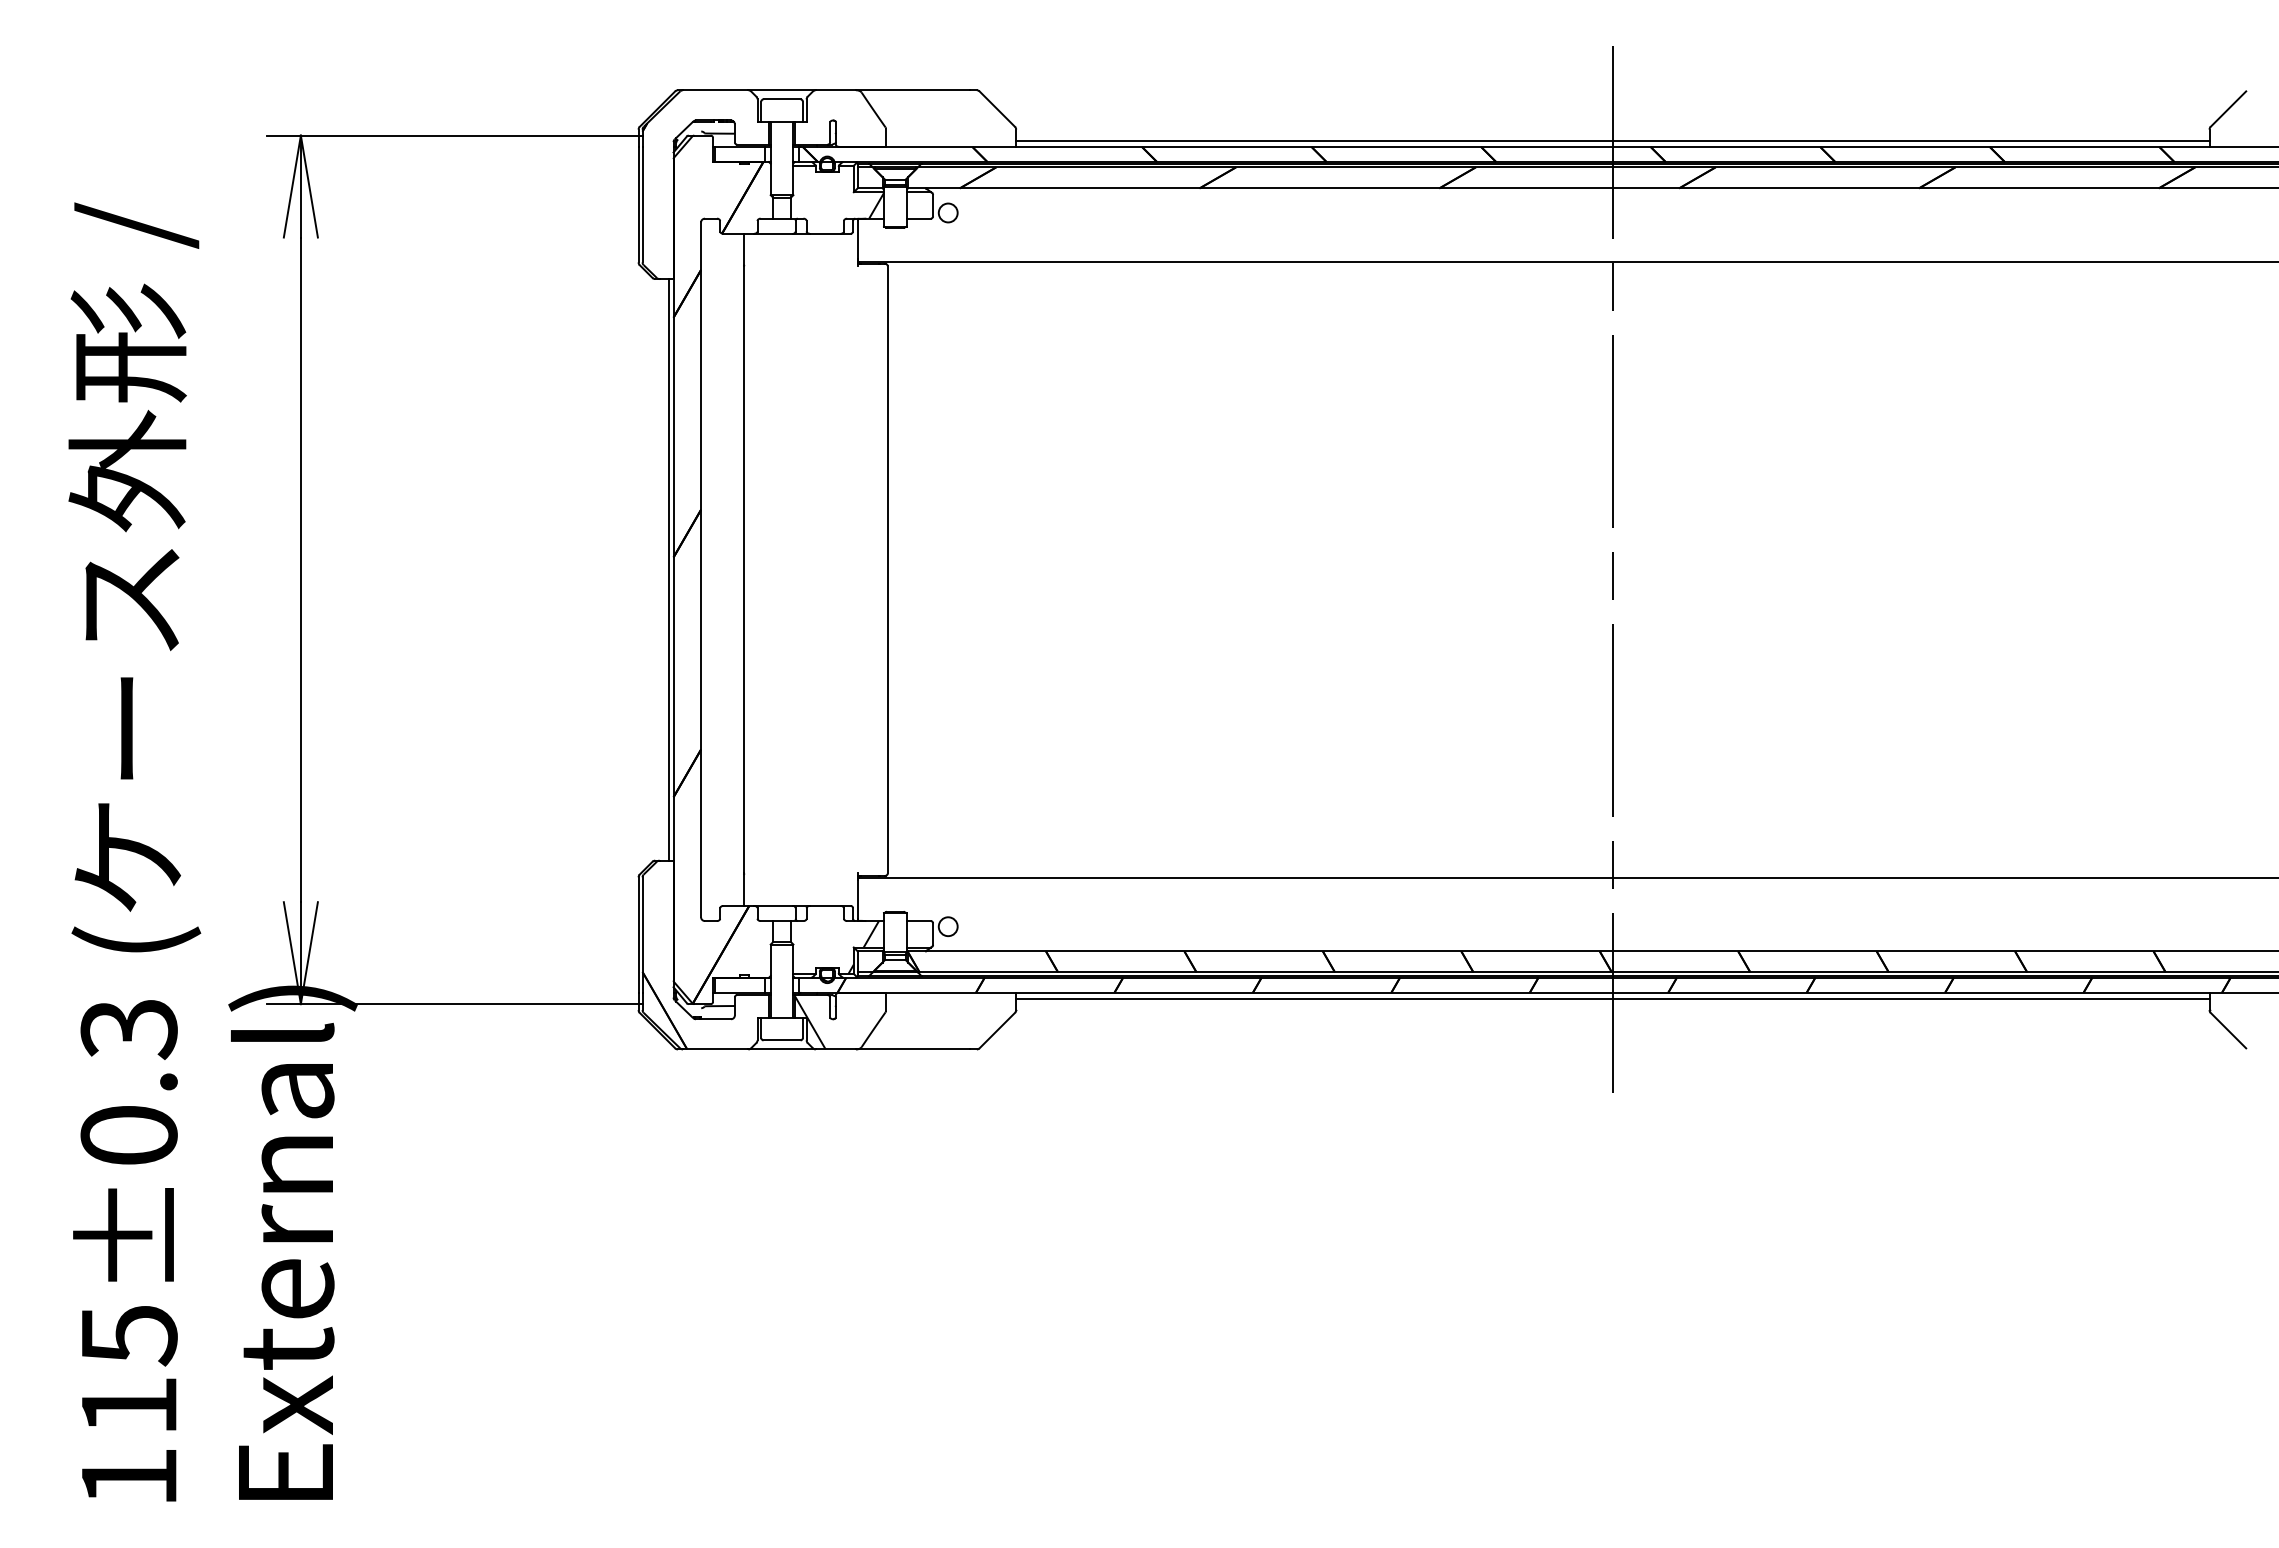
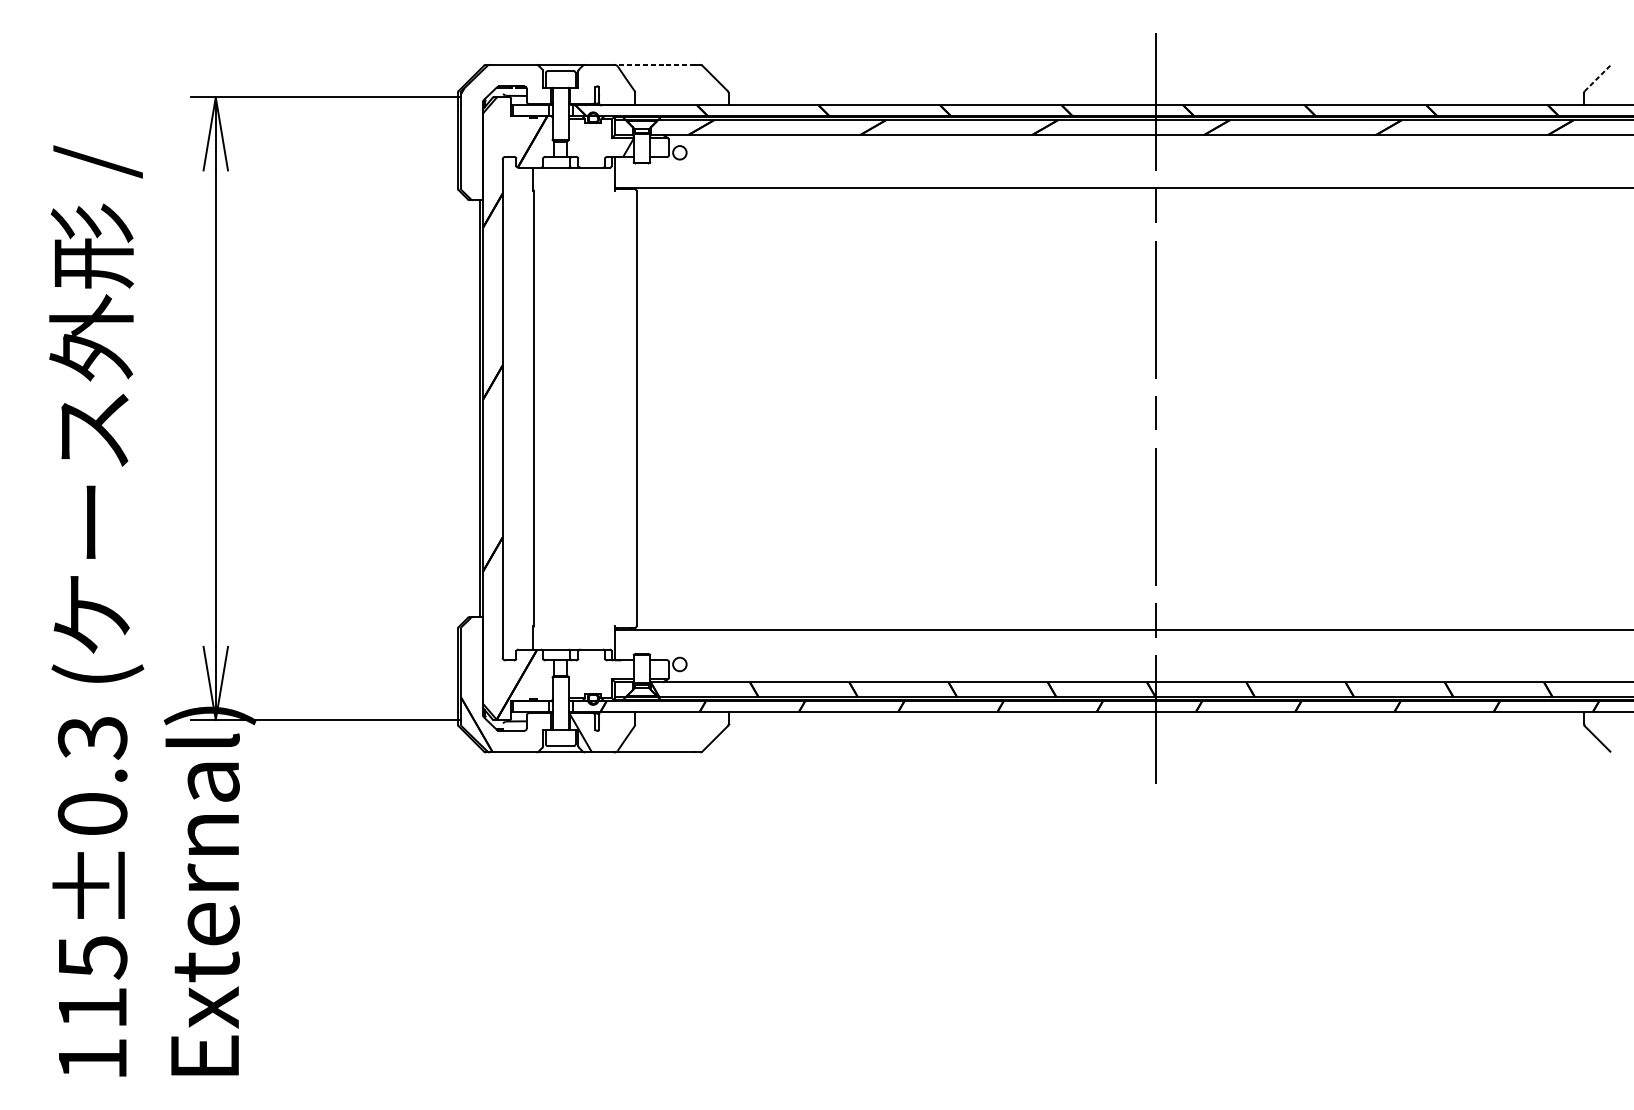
line: (912, 90) -> (654, 64), solid -> dashed
line: (2228, 109) -> (1597, 78), solid -> dashed
line: (1612, 140) -> (1156, 100), removed
hatch: (863, 947) -> (619, 679), removed
line: (1612, 998) -> (1156, 715), removed

